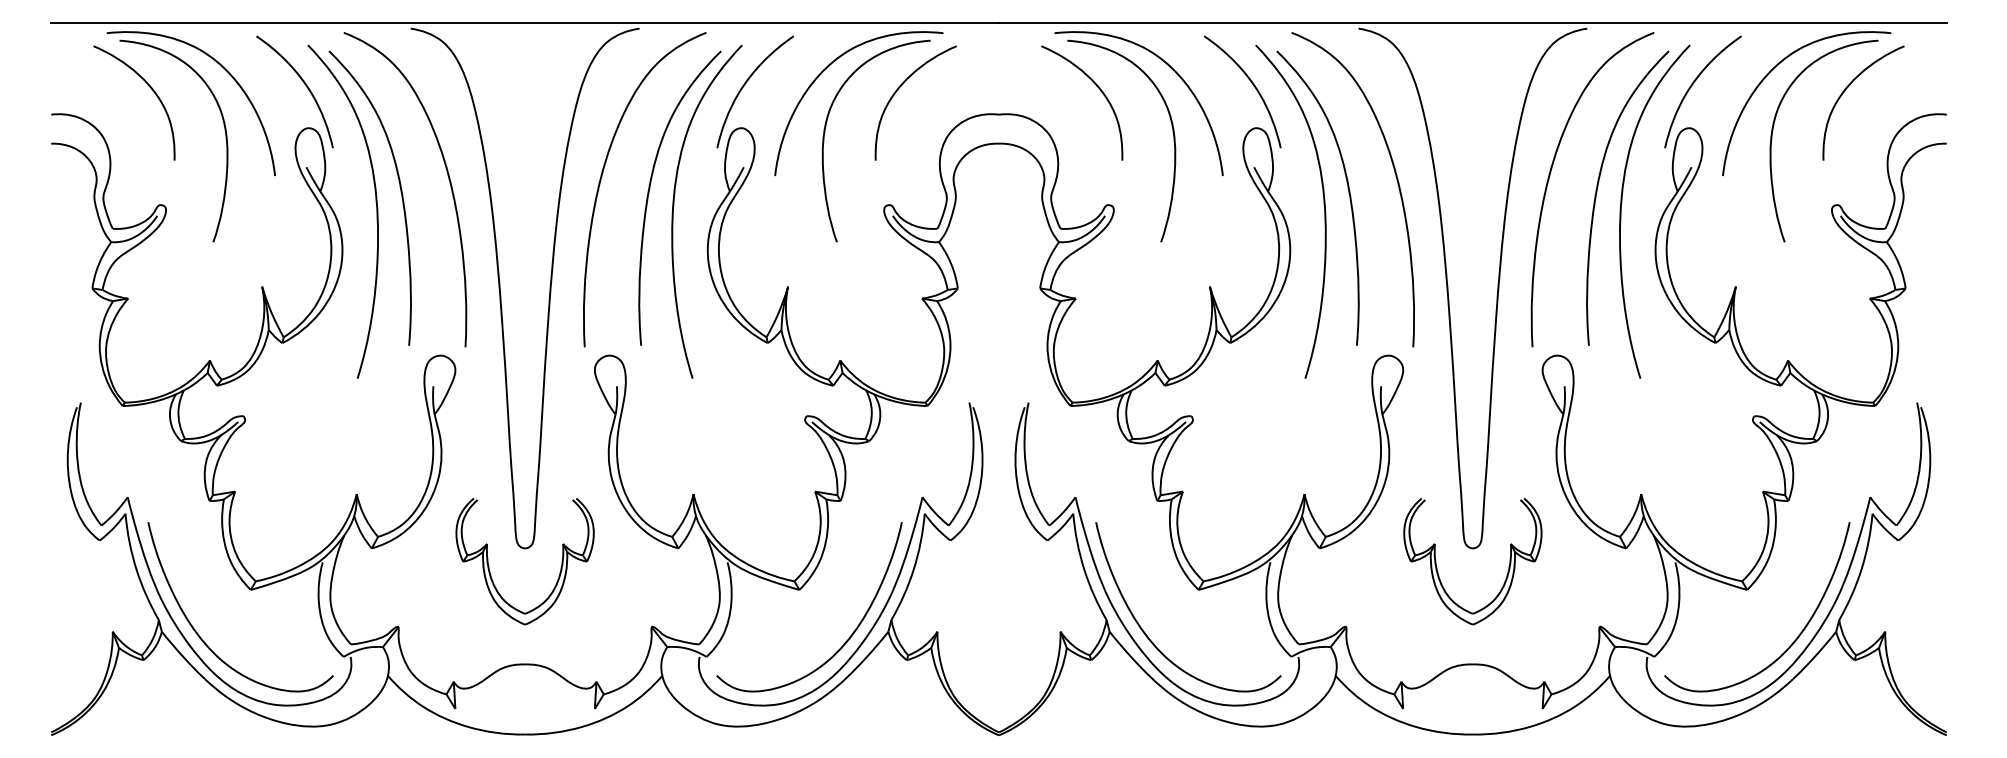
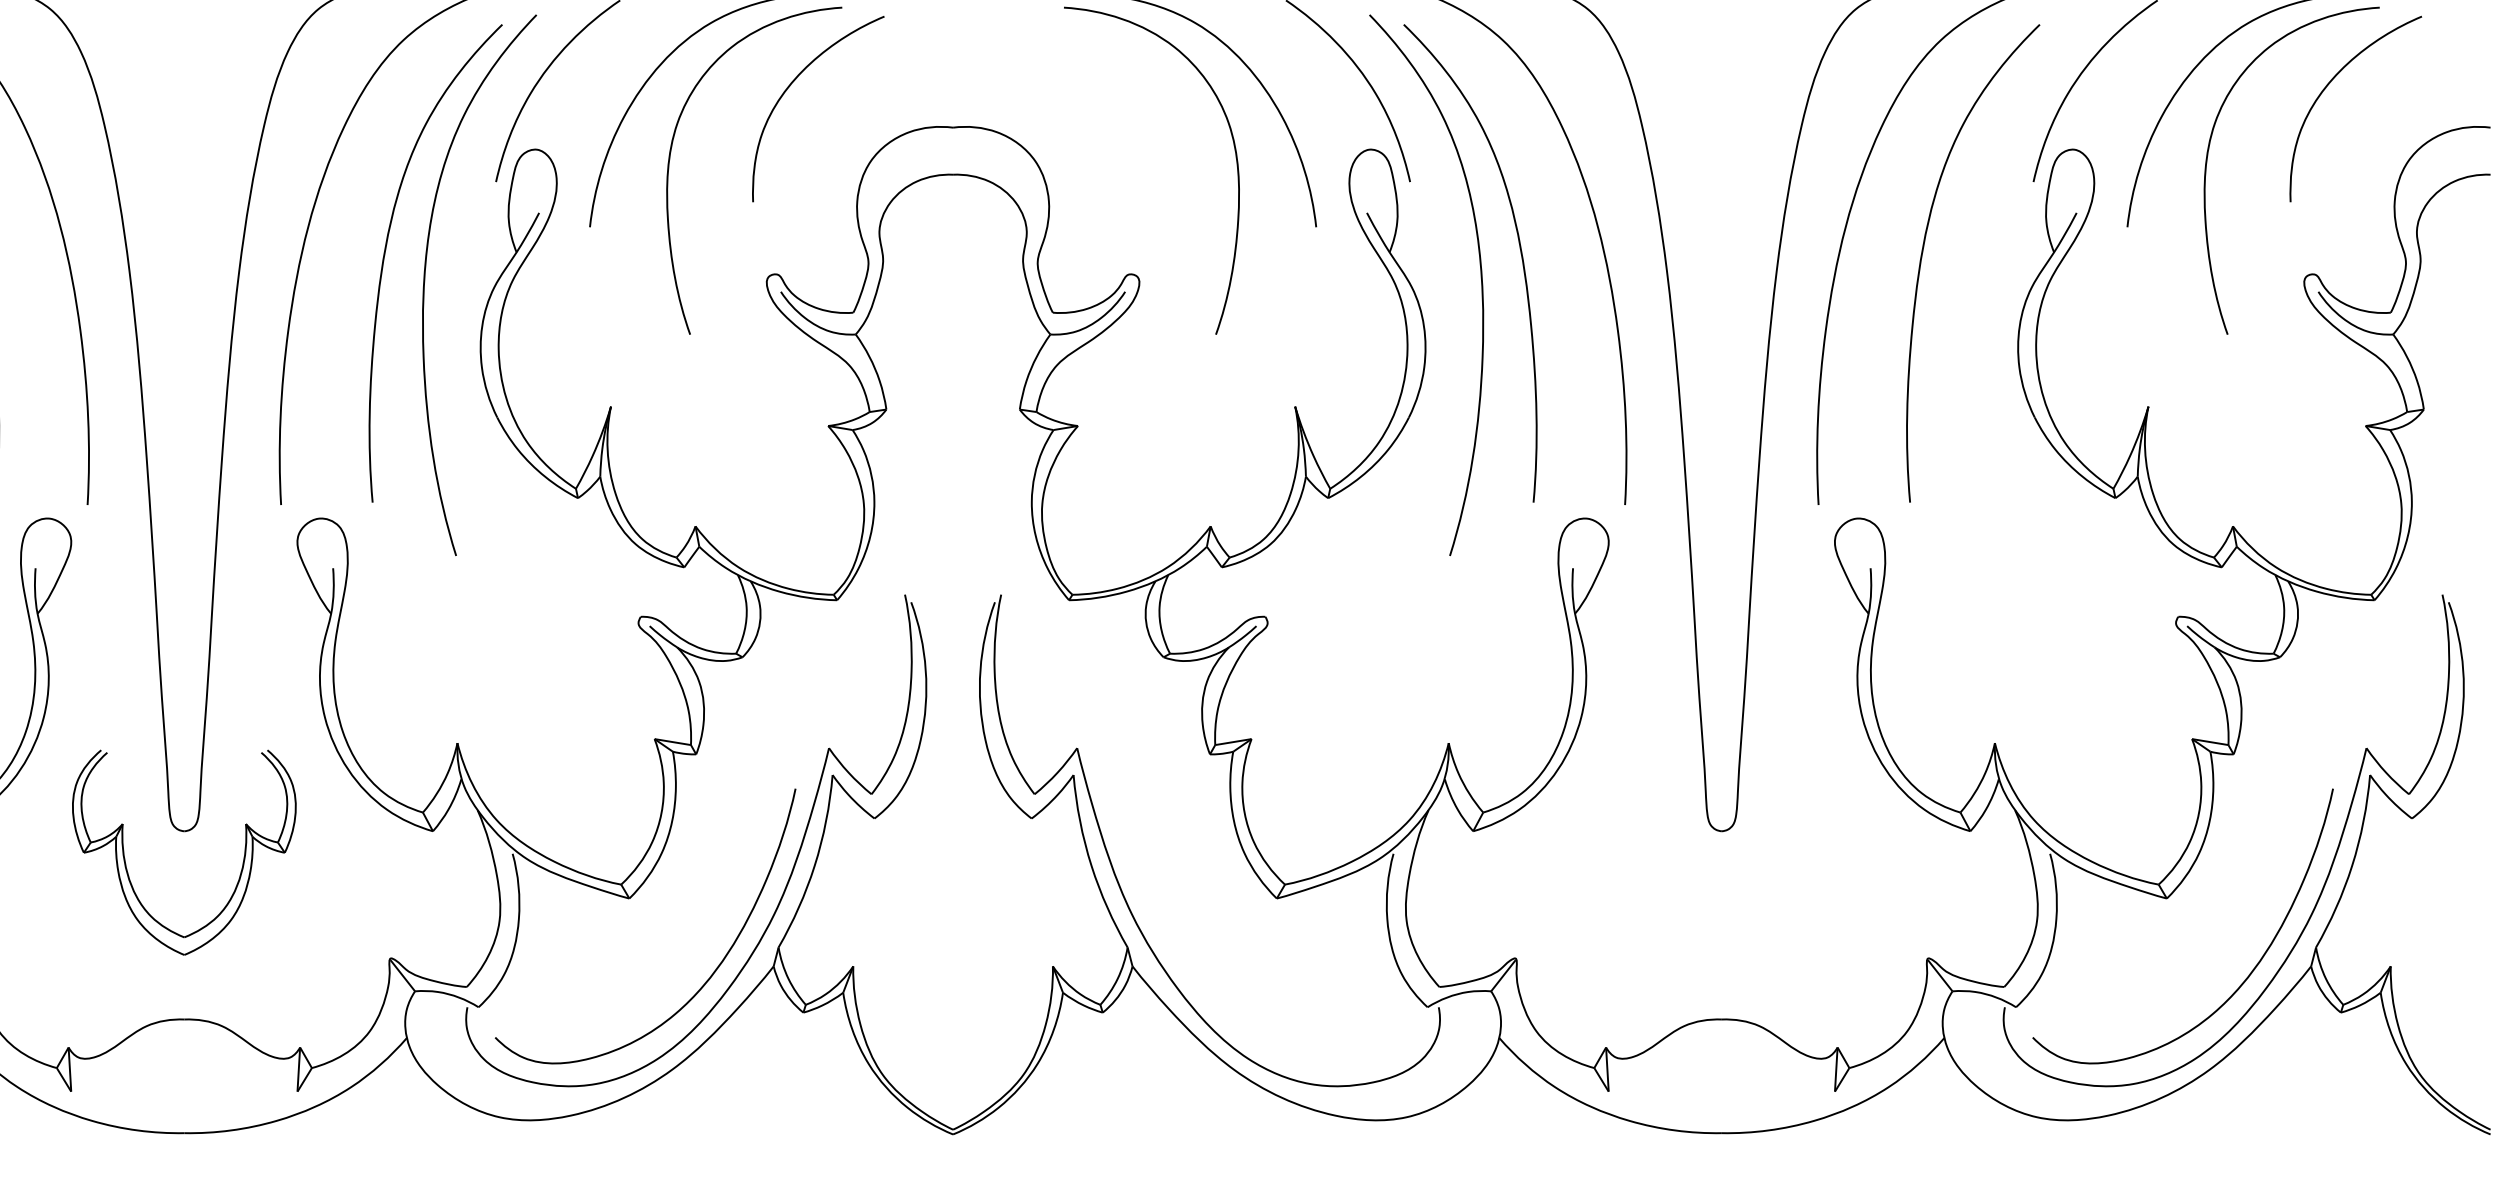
curve: (1099, 90) -> (1116, 88), removed
curve: (1622, 203) -> (1964, 271), removed
part: (1437, 567) -> (1664, 862), removed
curve: (1148, 636) -> (1195, 974), removed

